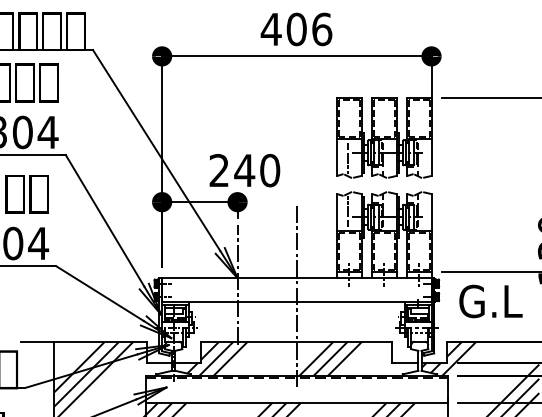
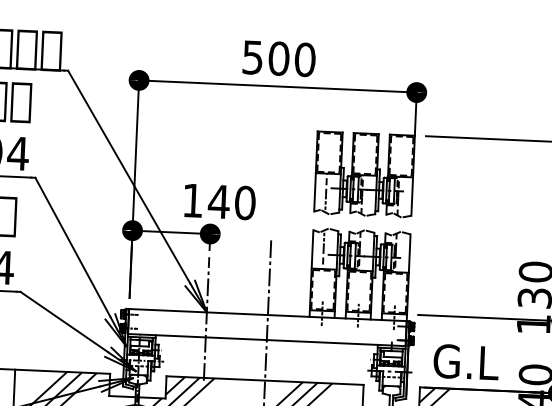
text: (296, 29) -> (278, 58), 406 -> 500
text: (218, 170) -> (192, 200), 240 -> 140
text: (490, 301) -> (465, 362), moved

